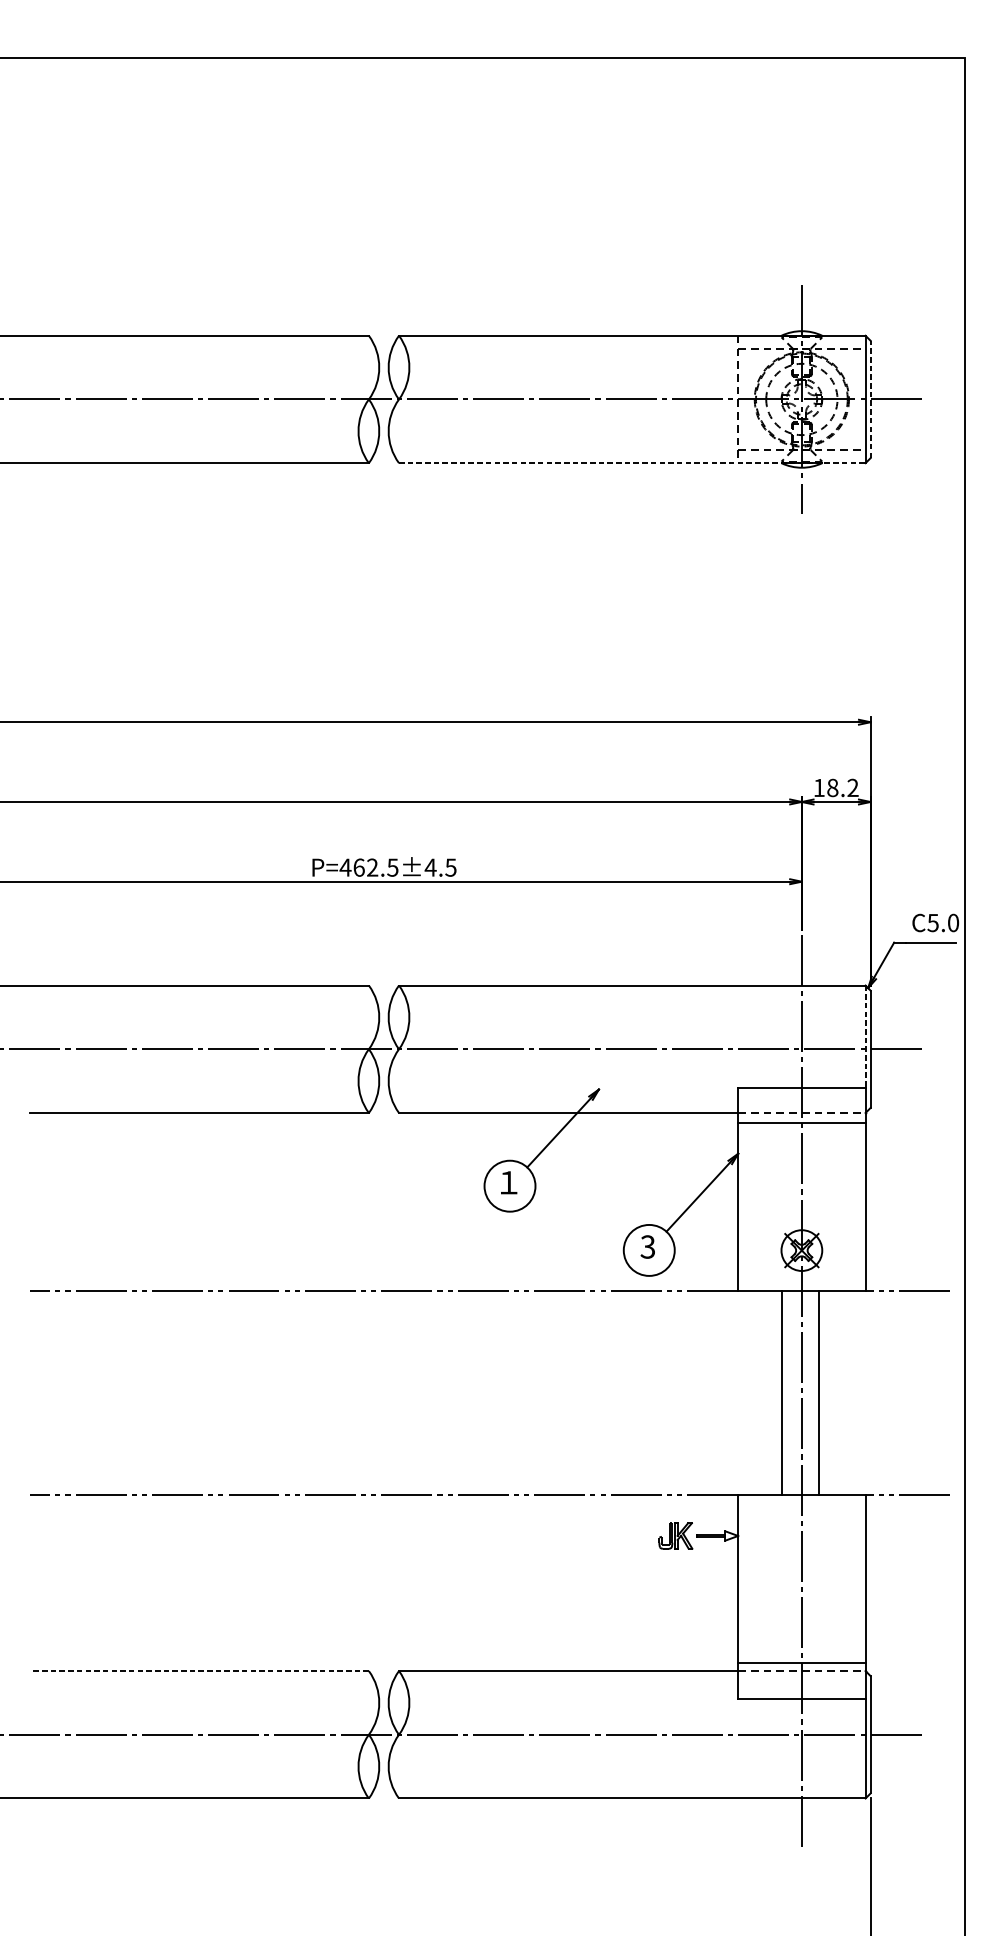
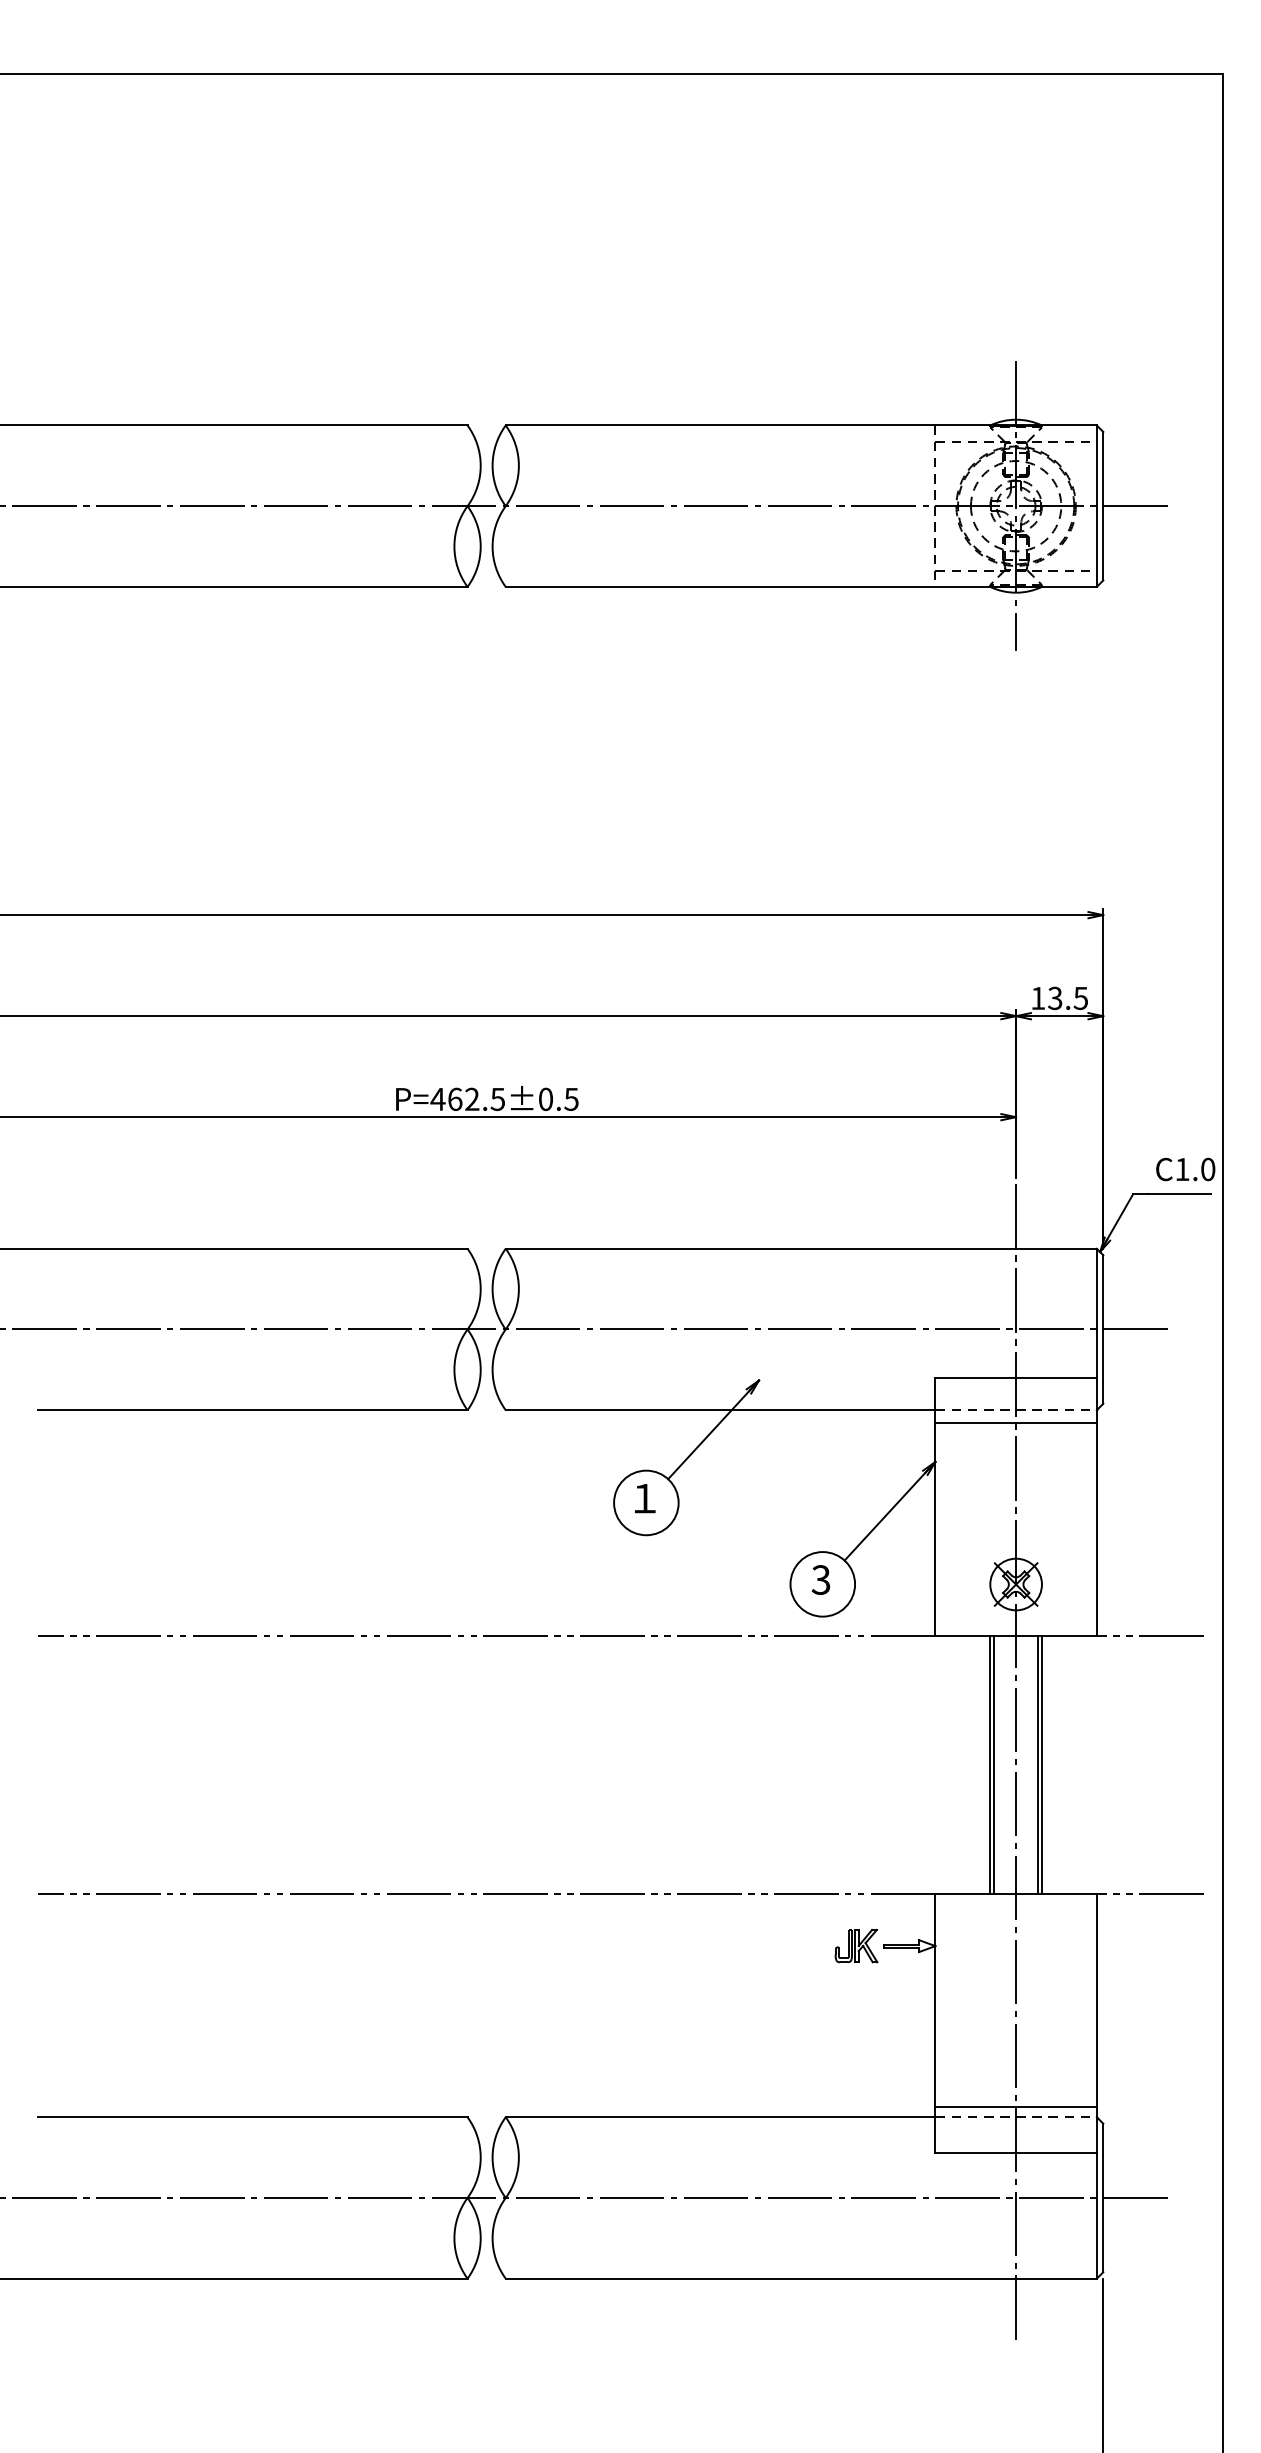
line: (870, 398) -> (1103, 505), dashed -> solid
line: (632, 462) -> (801, 586), dashed -> solid
text: (843, 788) -> (1068, 998), 18.2 -> 13.5
text: (430, 867) -> (545, 1099), P=462.5±4.5 -> P=462.5±0.5
text: (933, 923) -> (1182, 1169), C5.0 -> C1.0
line: (865, 1036) -> (1096, 1313), dashed -> solid
line: (784, 1393) -> (994, 1765), added
line: (821, 1393) -> (1041, 1765), added
line: (199, 1671) -> (252, 2117), dashed -> solid

